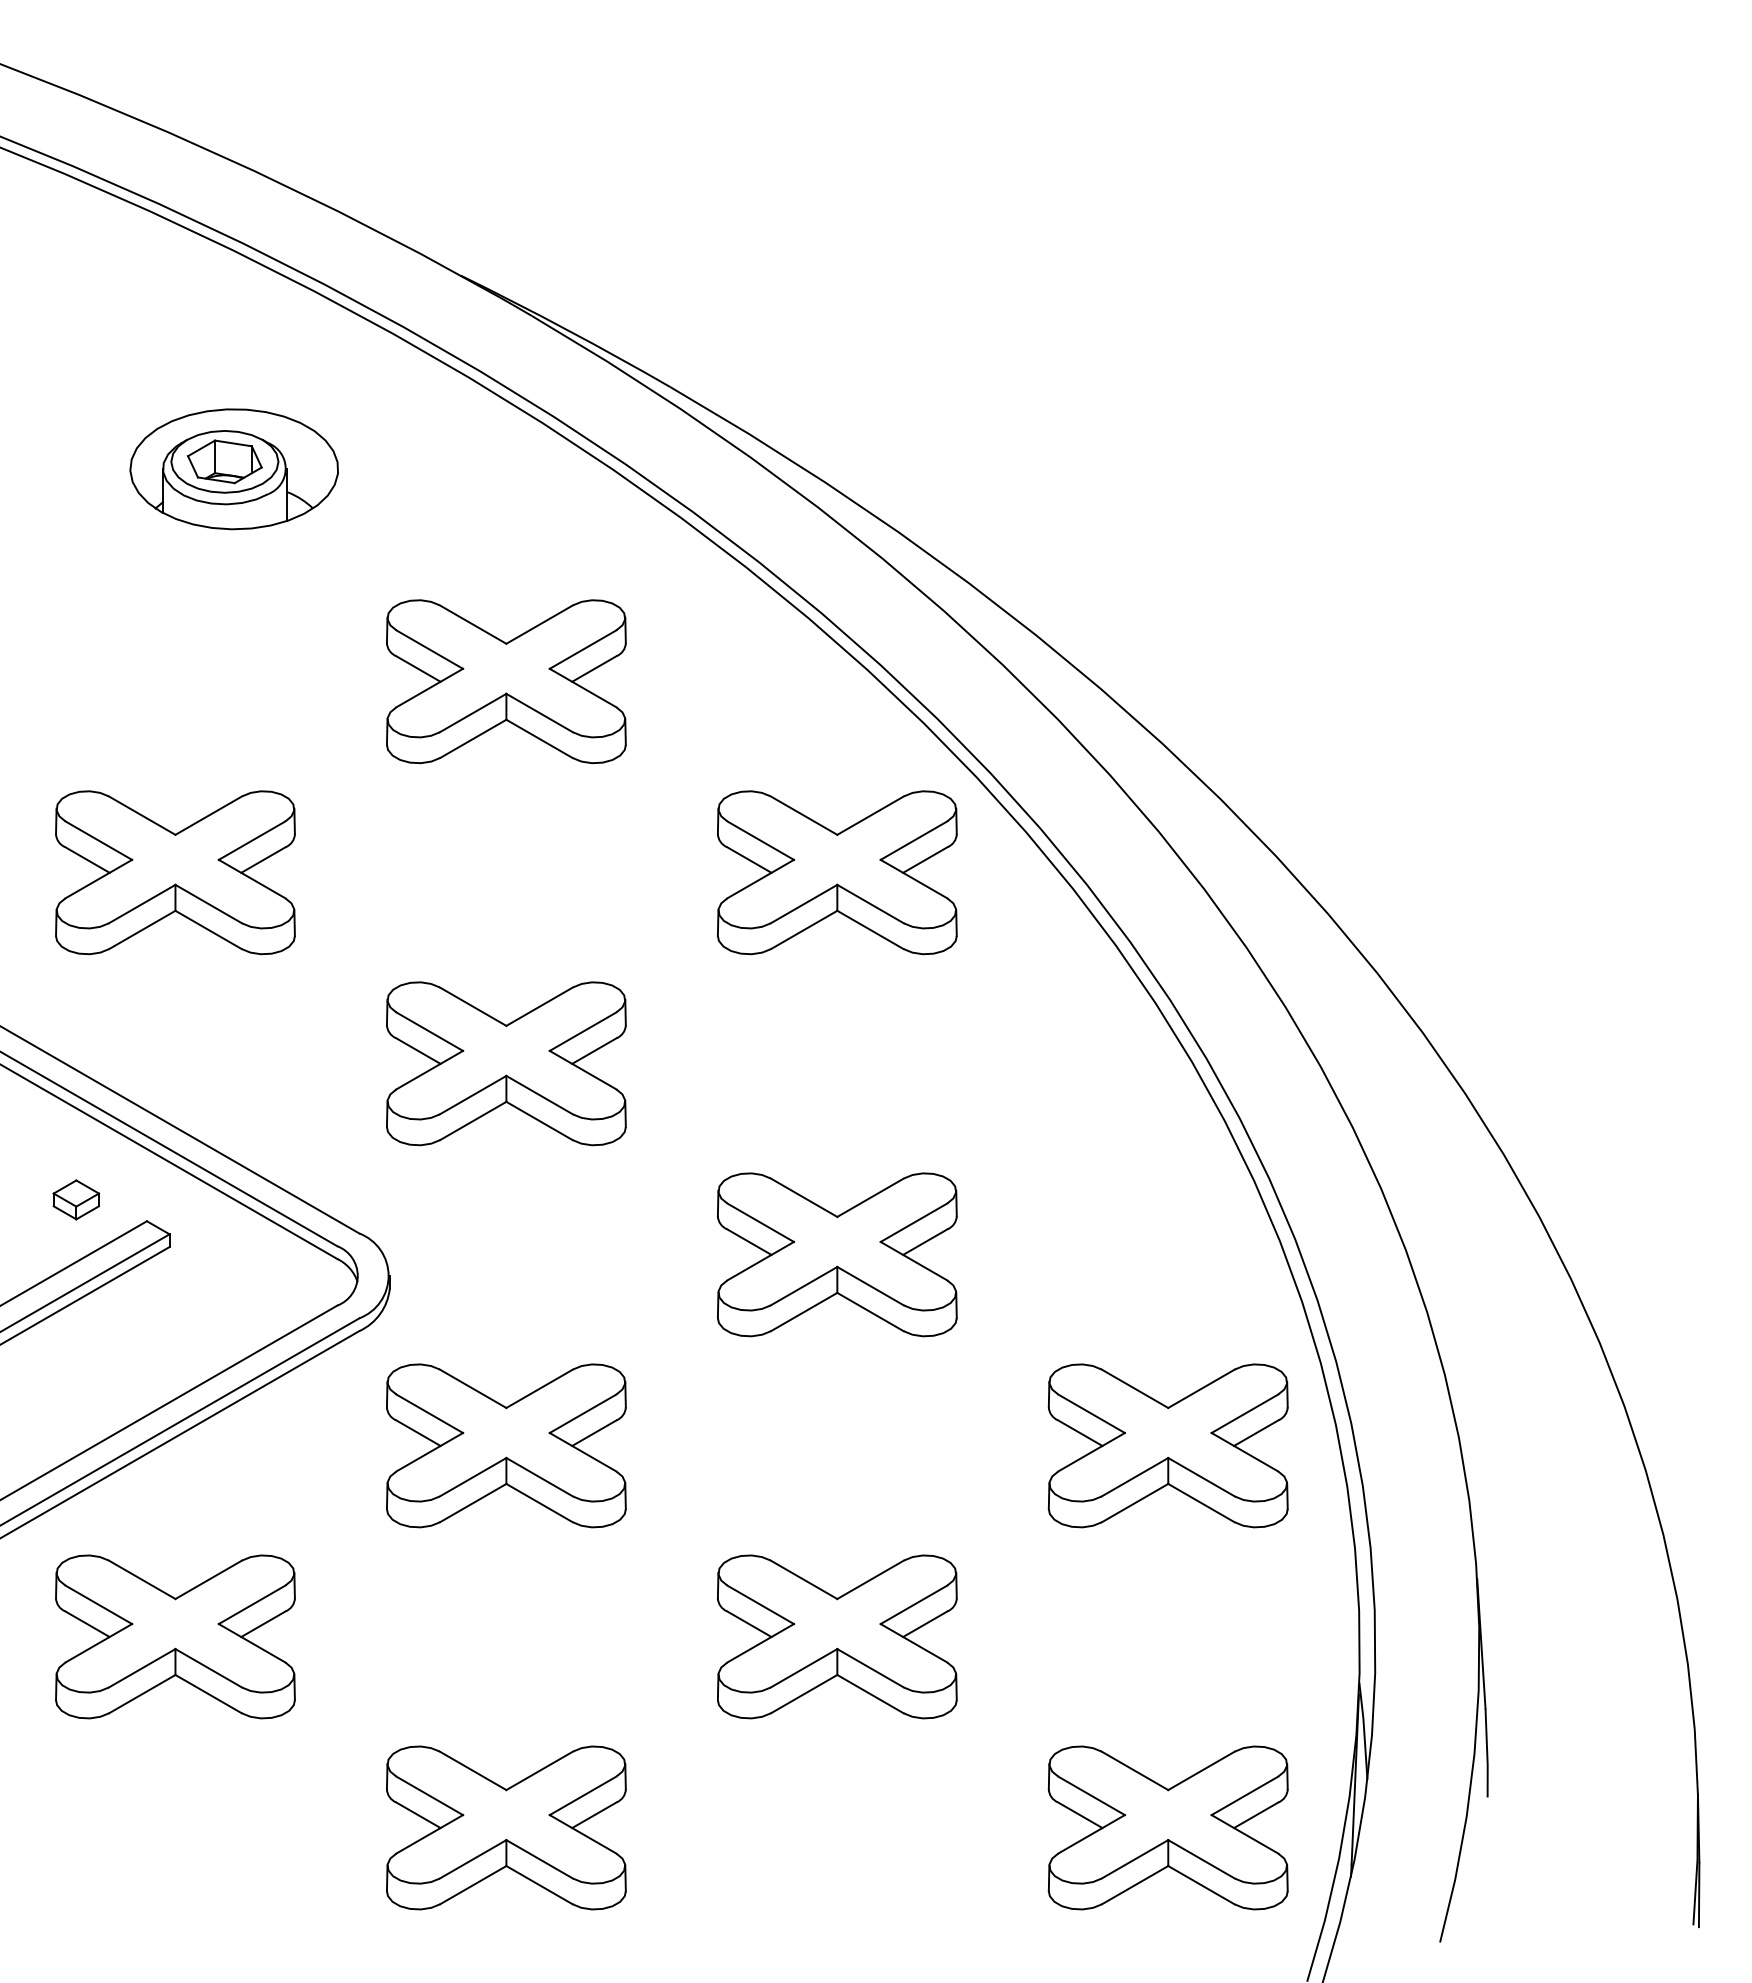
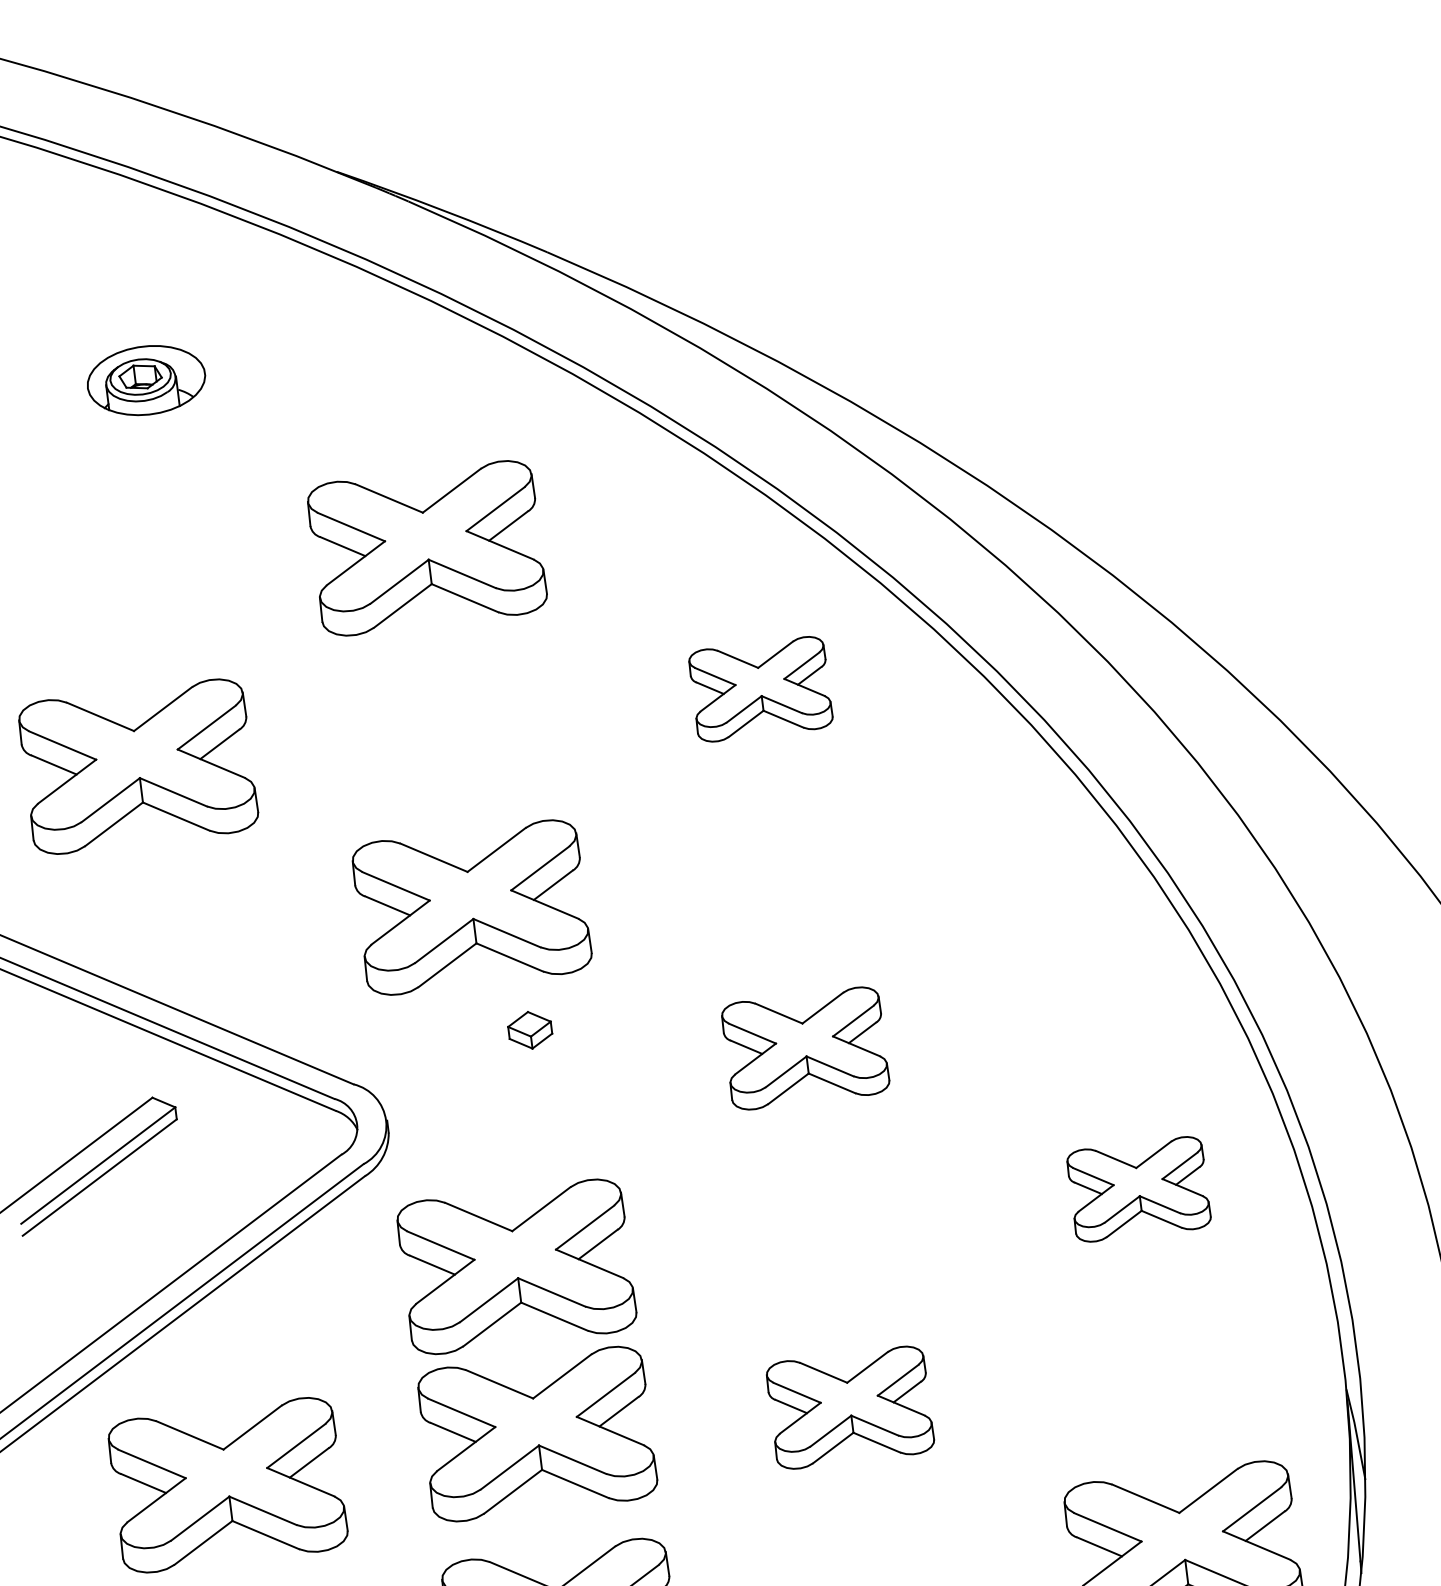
part: (233, 469) -> (145, 380), size x0.6
part: (837, 872) -> (760, 688), size x0.6
part: (76, 1199) -> (530, 1029), moved
part: (837, 1254) -> (805, 1048), size x0.7
part: (1167, 1445) -> (1138, 1189), size x0.6
part: (506, 1623) -> (537, 1433), added
part: (837, 1636) -> (850, 1407), size x0.7

